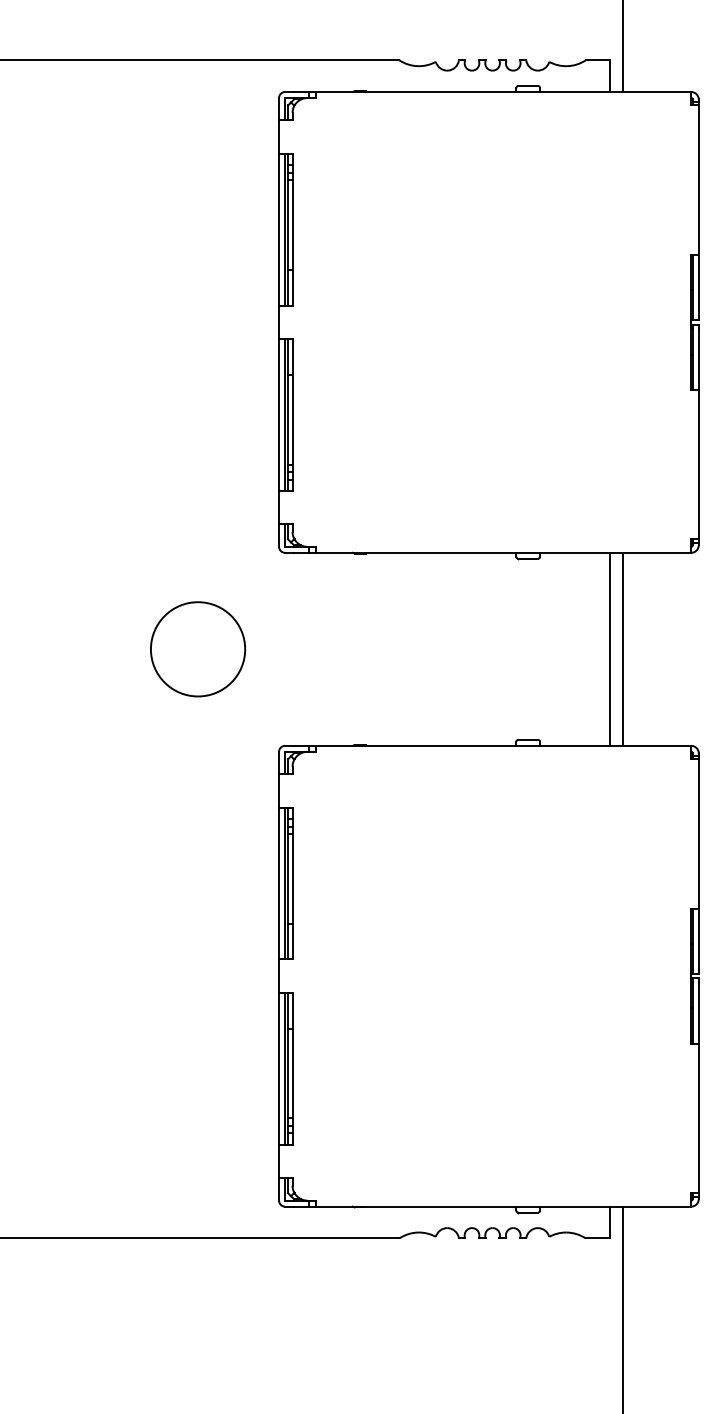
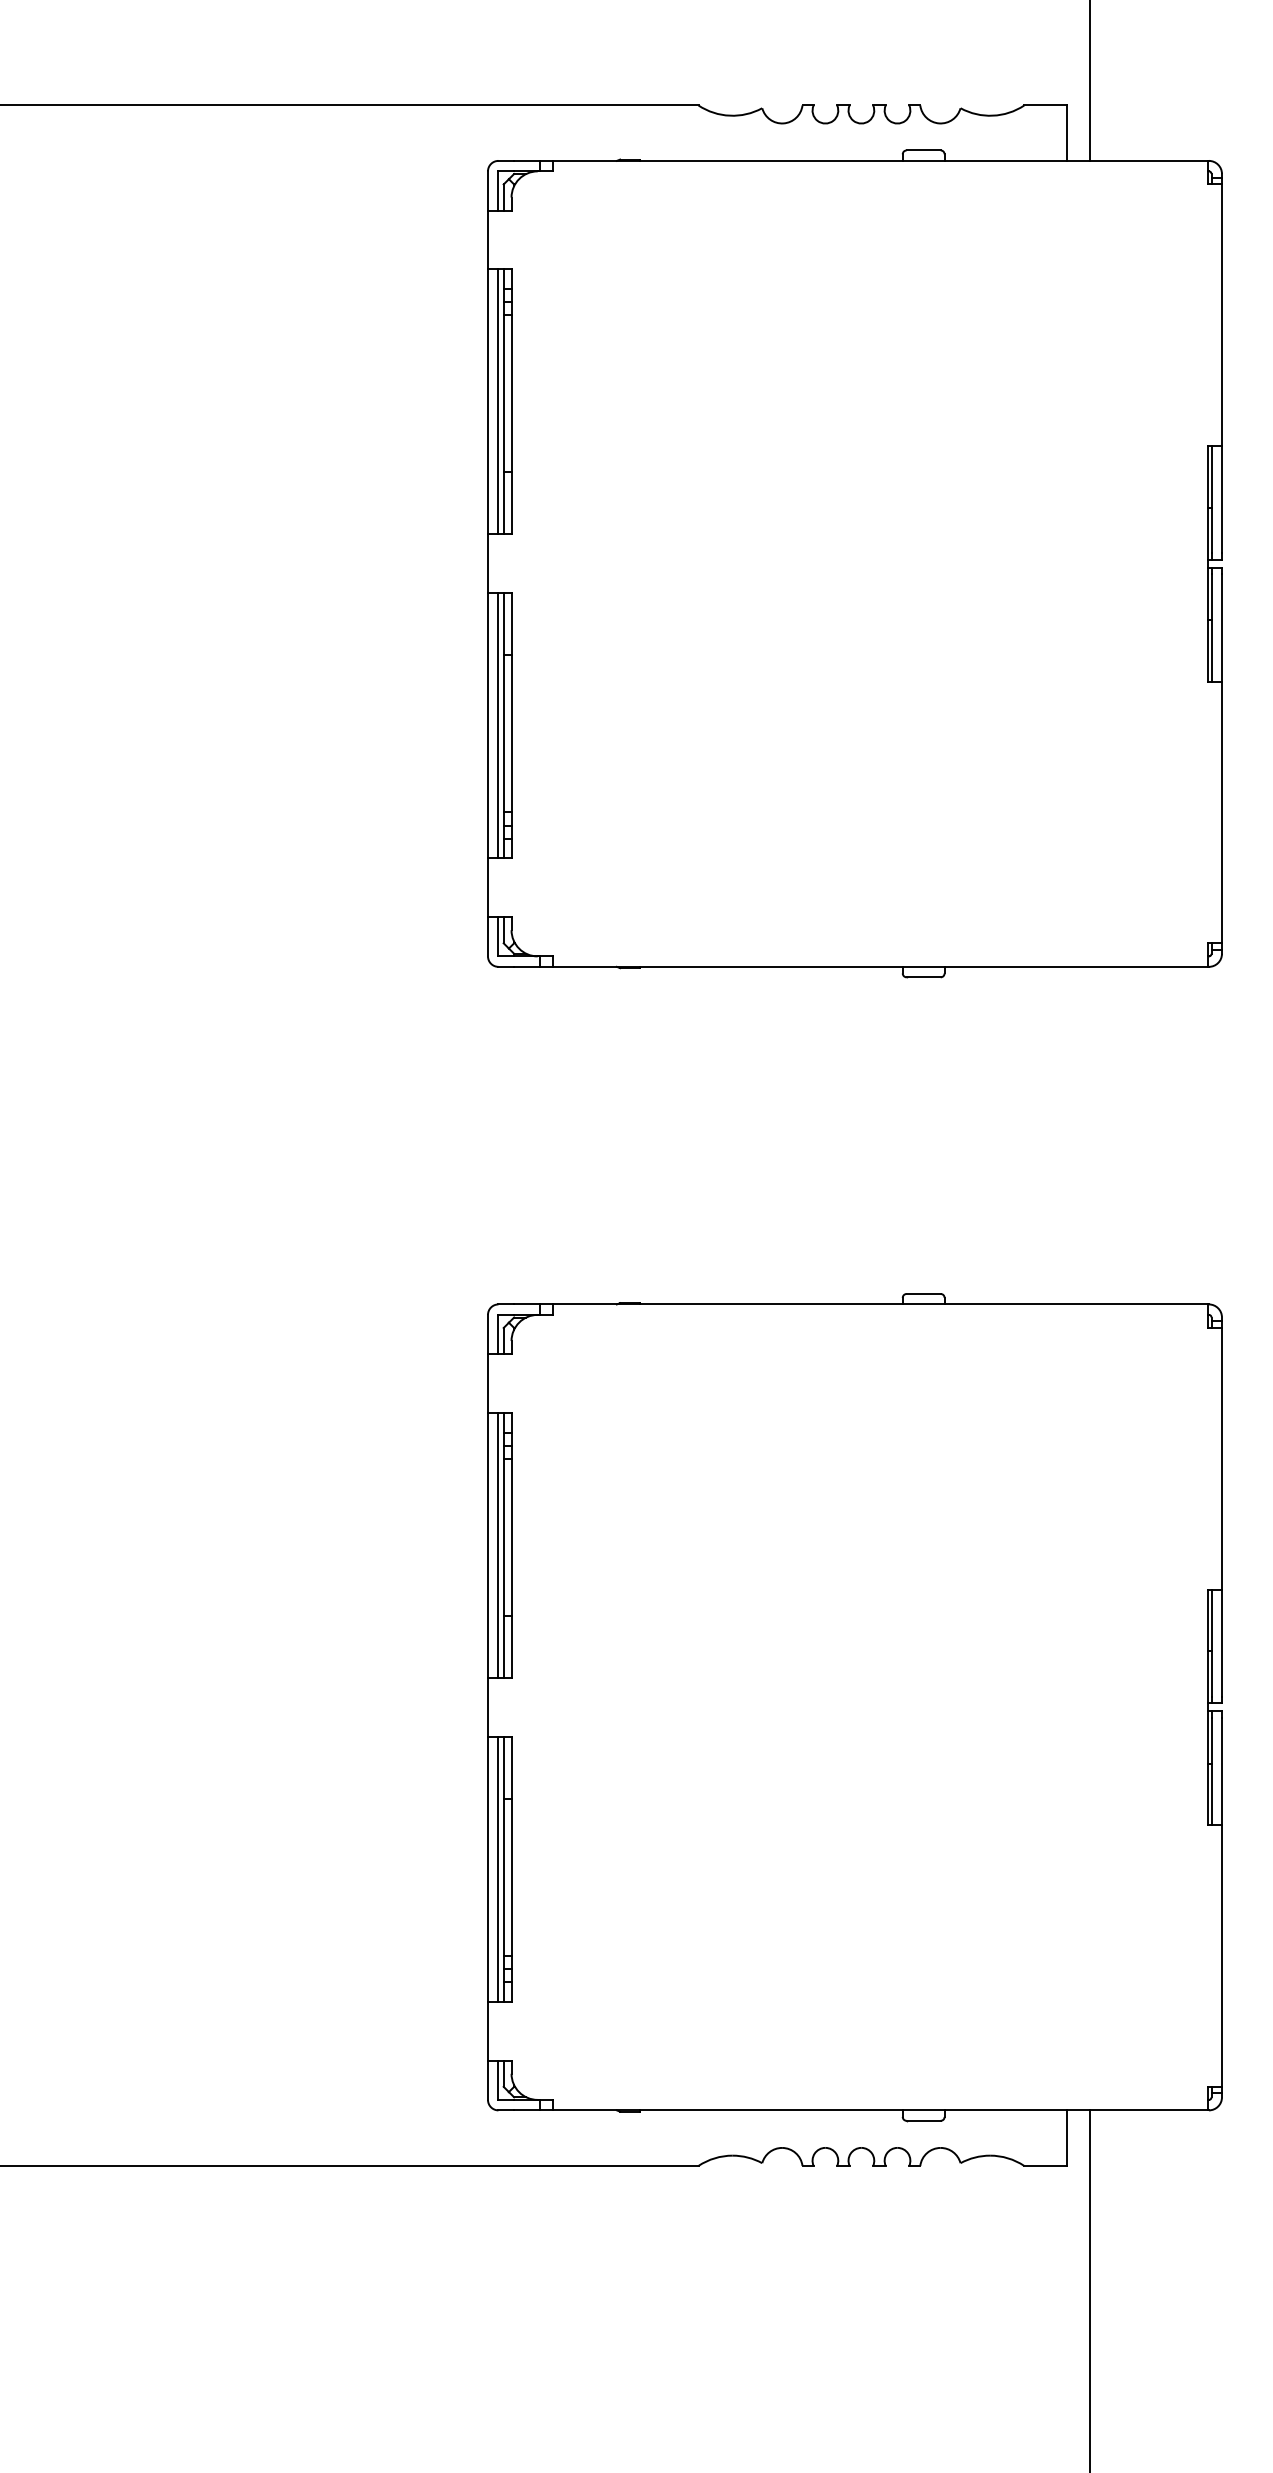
line: (610, 648) -> (1067, 1134), removed
line: (623, 648) -> (1090, 1134), removed
part: (198, 649) -> (347, 1135), removed

